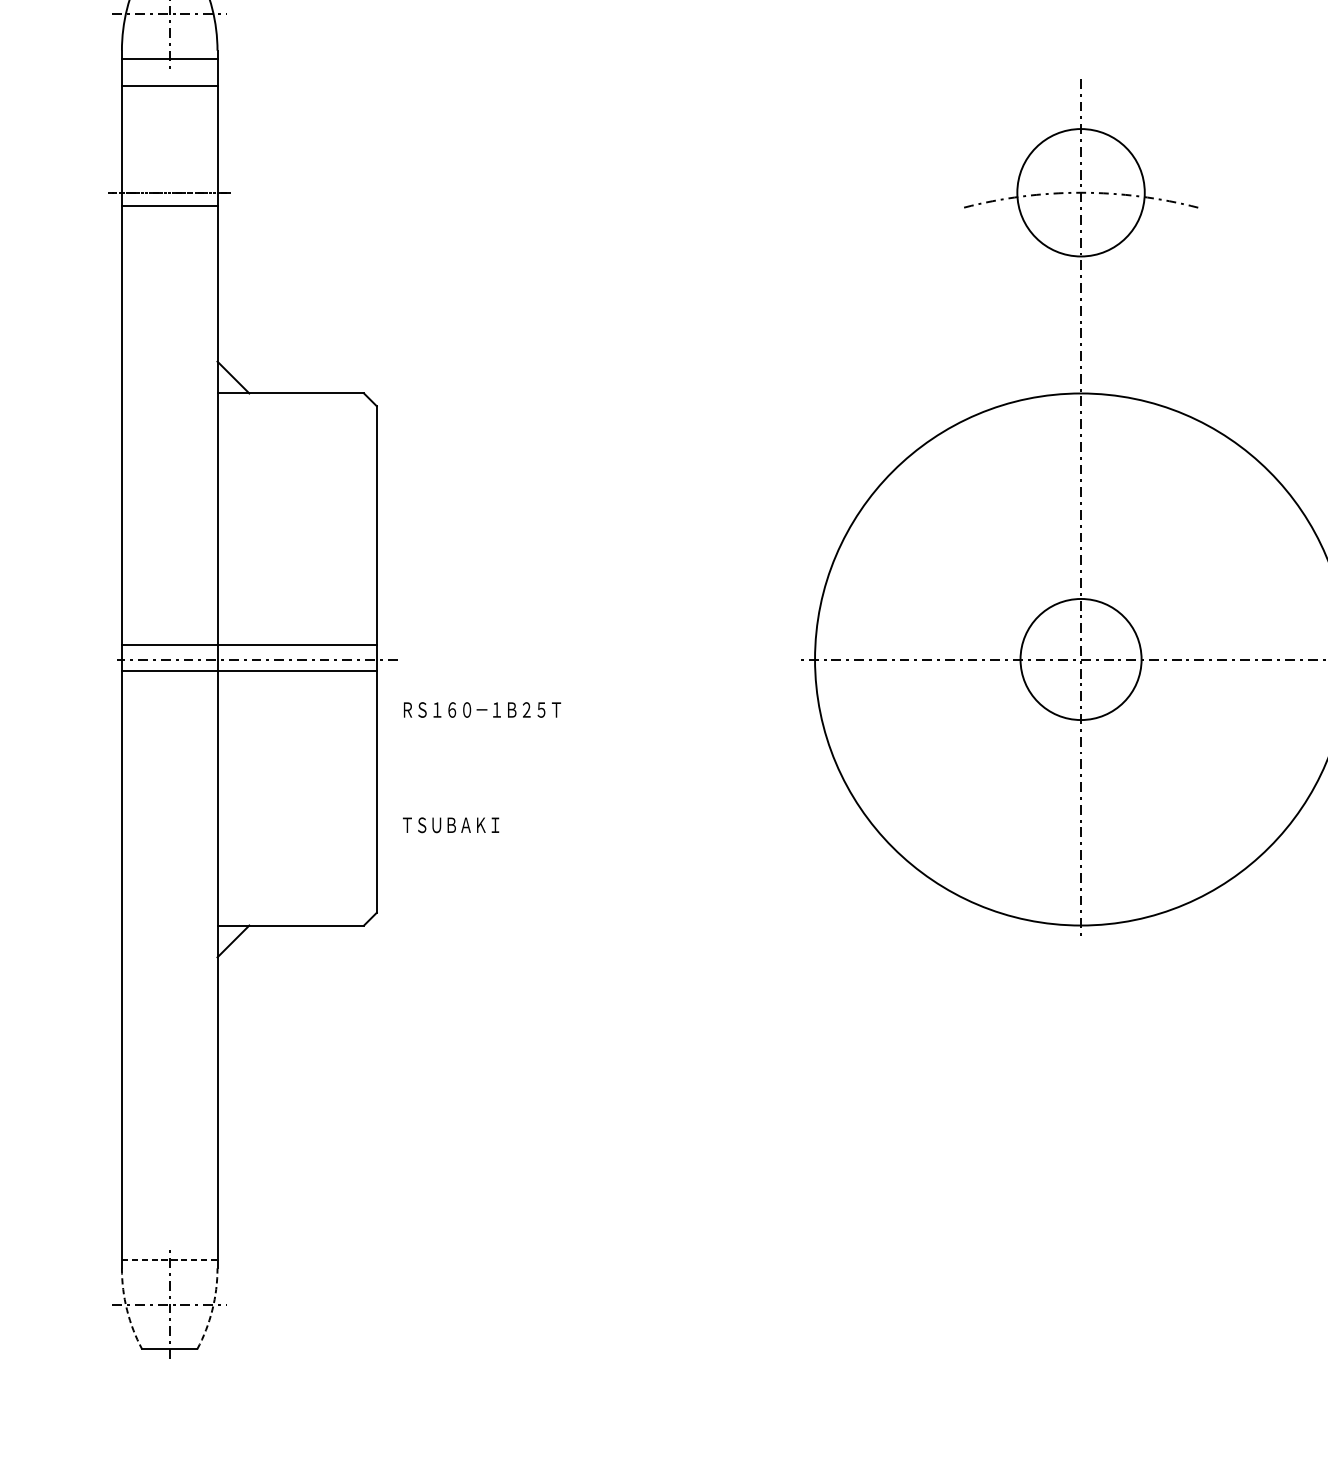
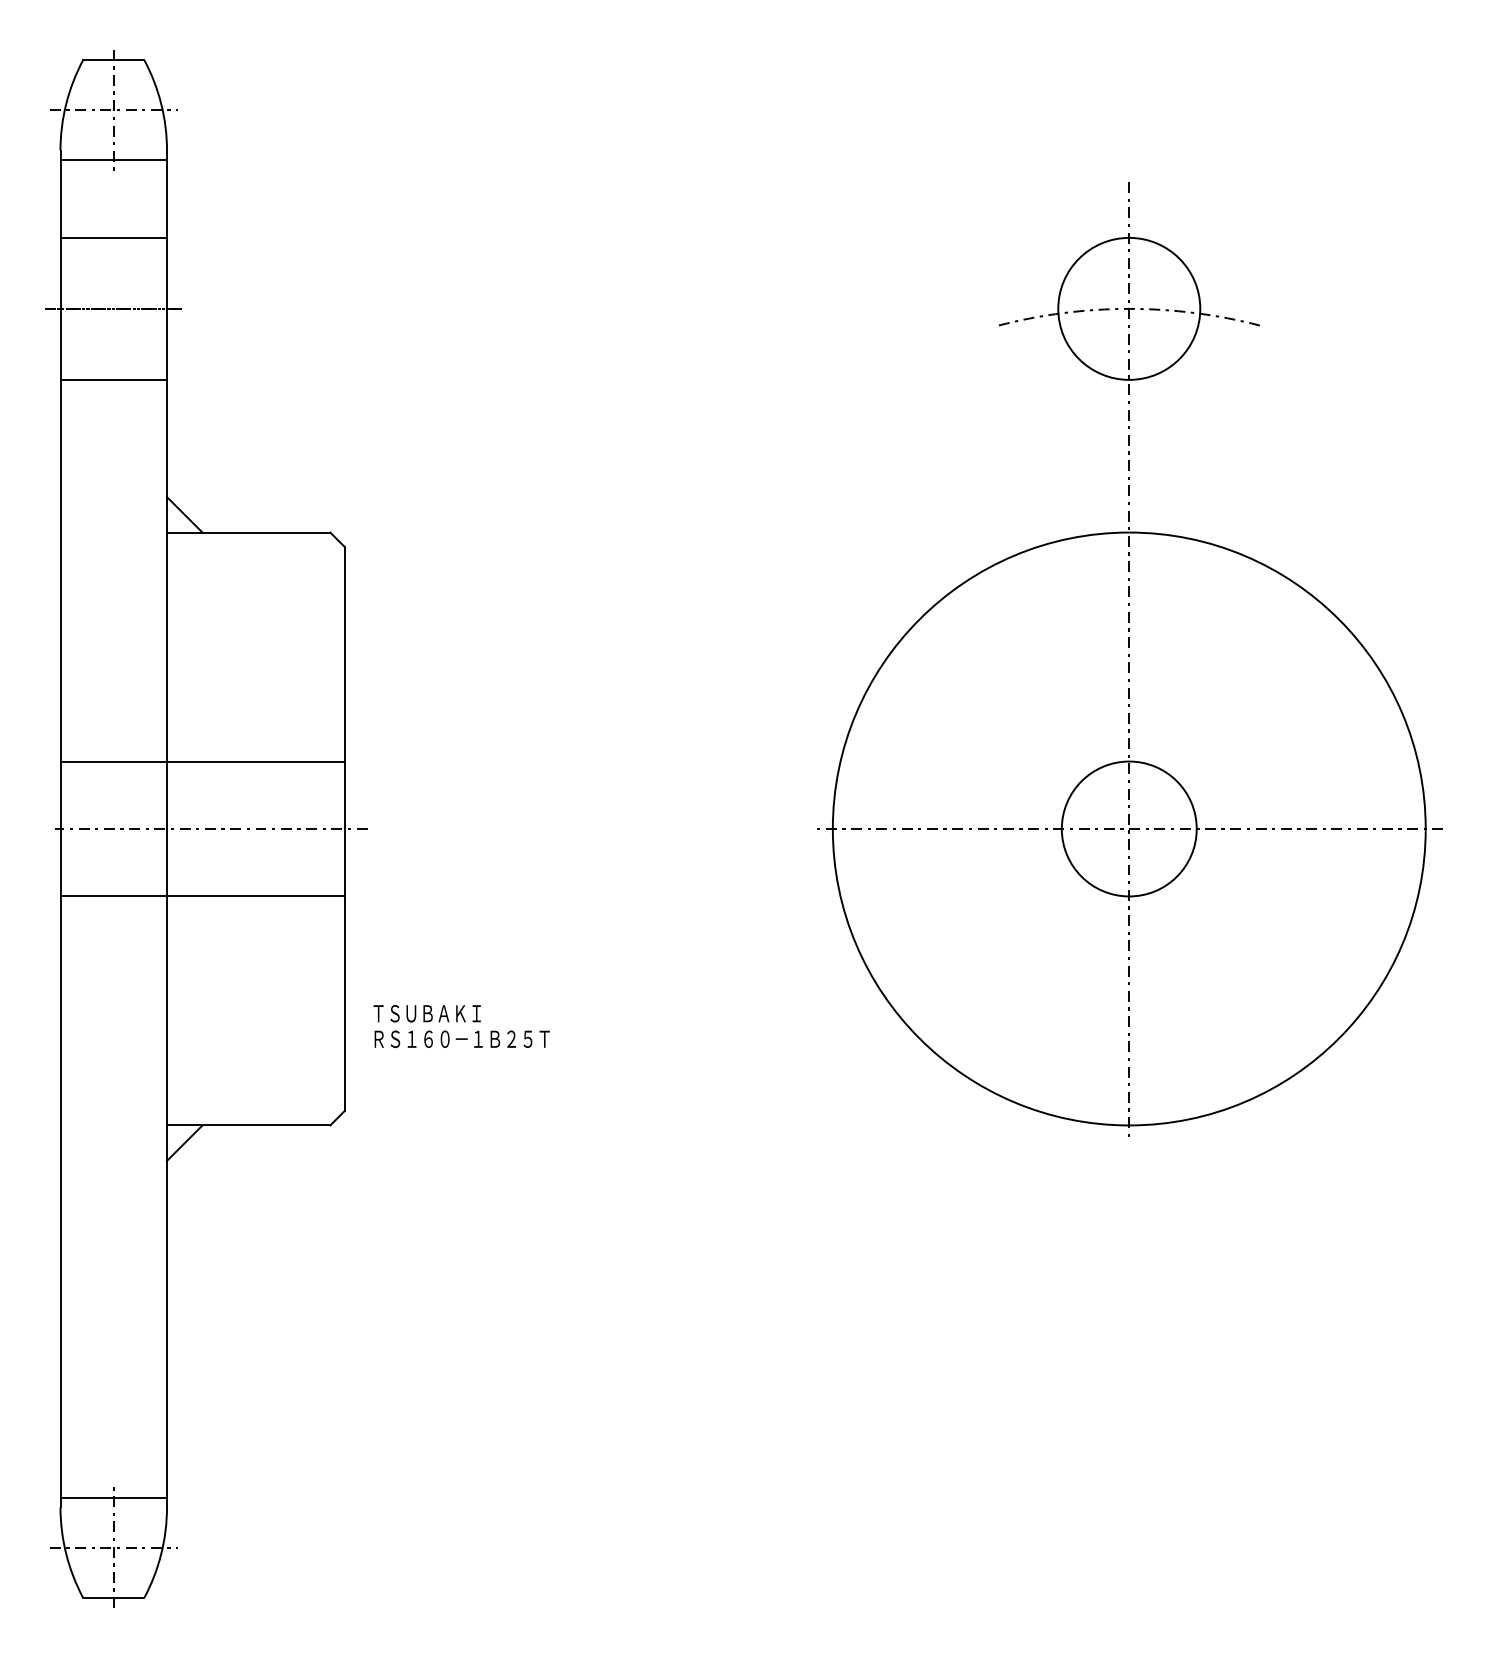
line: (169, 85) -> (113, 237), moved
line: (169, 205) -> (113, 379), moved
line: (249, 644) -> (202, 761), moved
line: (249, 670) -> (202, 896), moved
text: (481, 709) -> (461, 1038), moved
line: (170, 1259) -> (114, 1497), dashed -> solid
arc: (127, 1309) -> (66, 1553), dashed -> solid
arc: (212, 1309) -> (161, 1553), dashed -> solid

